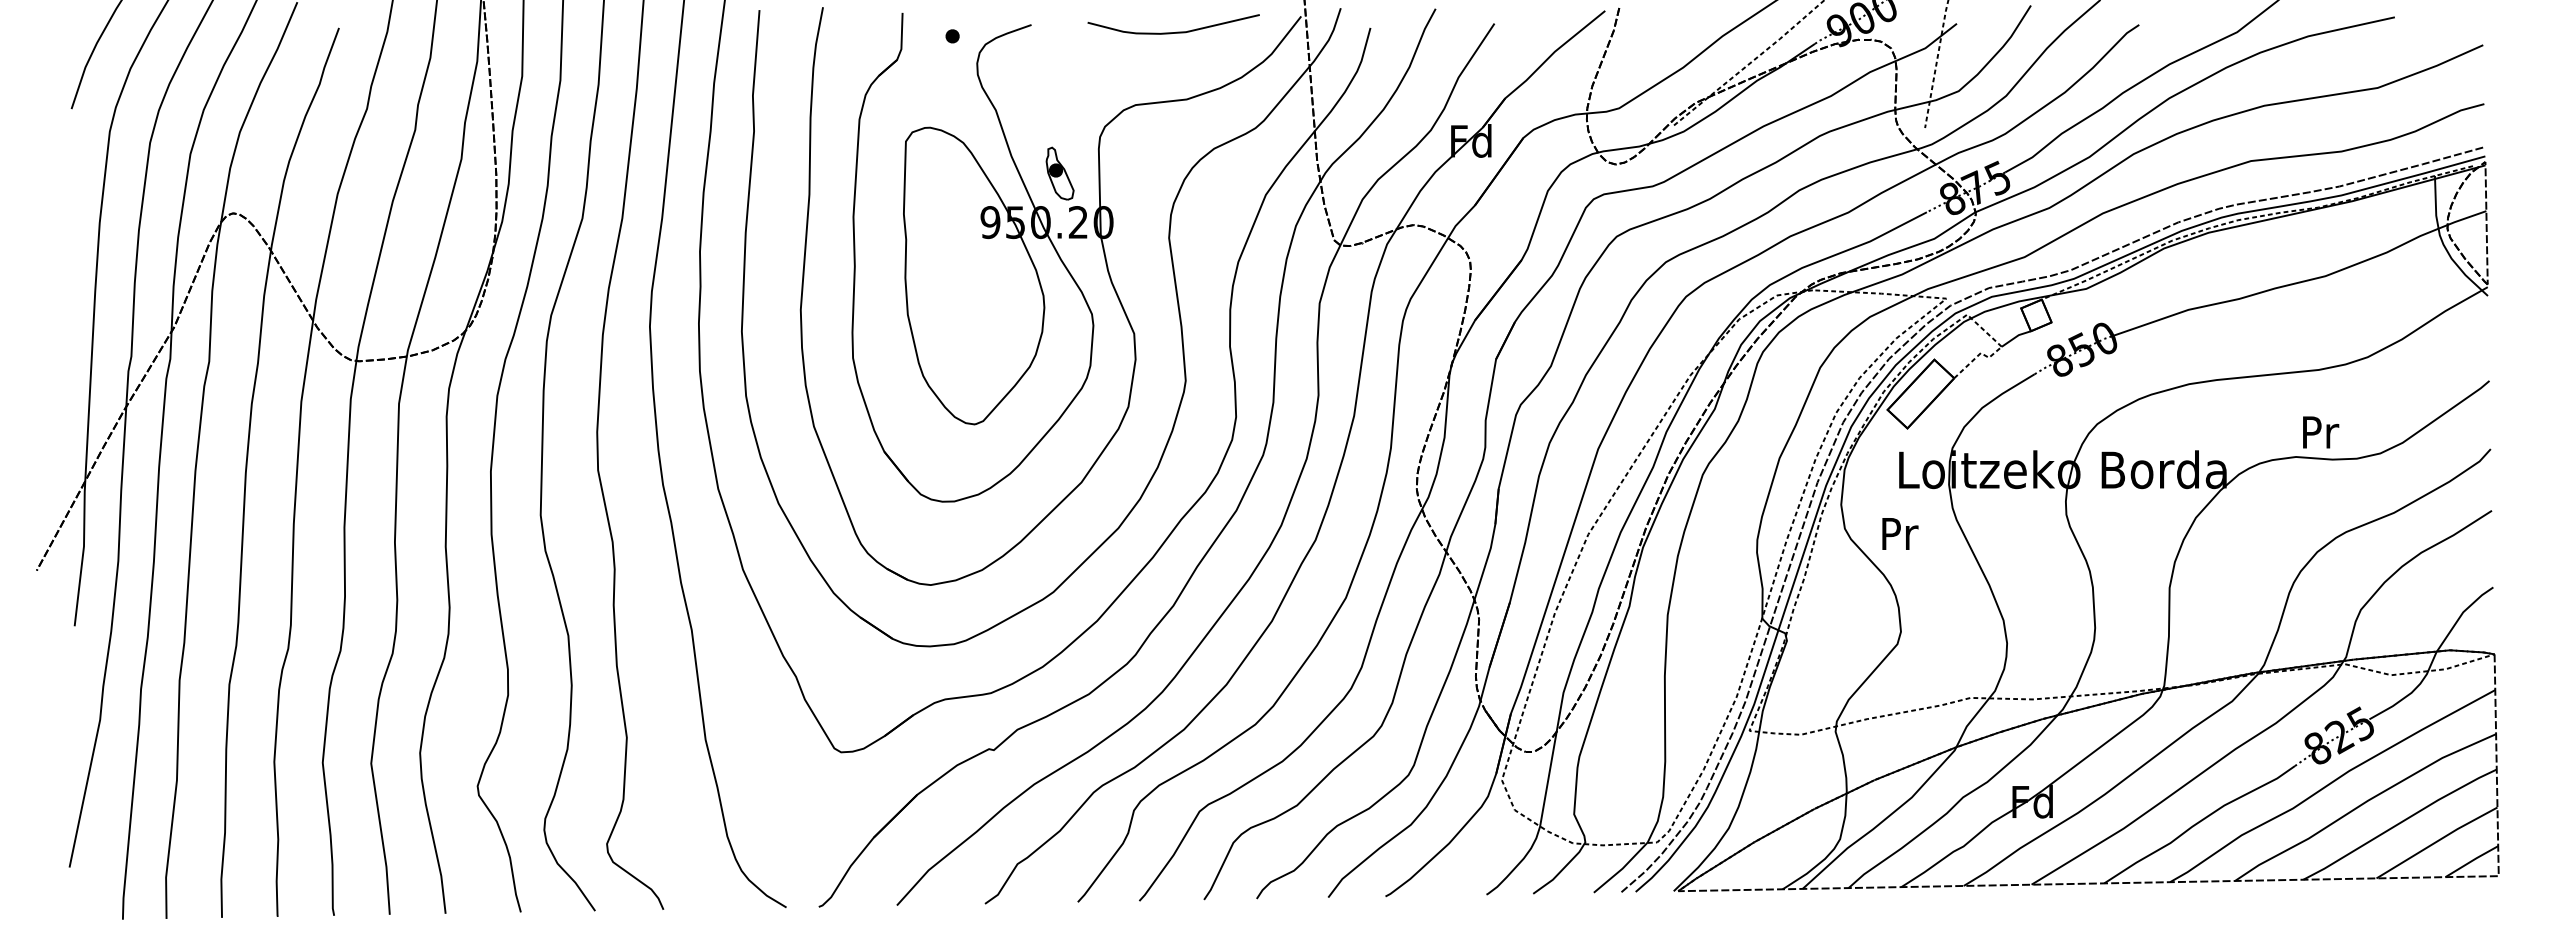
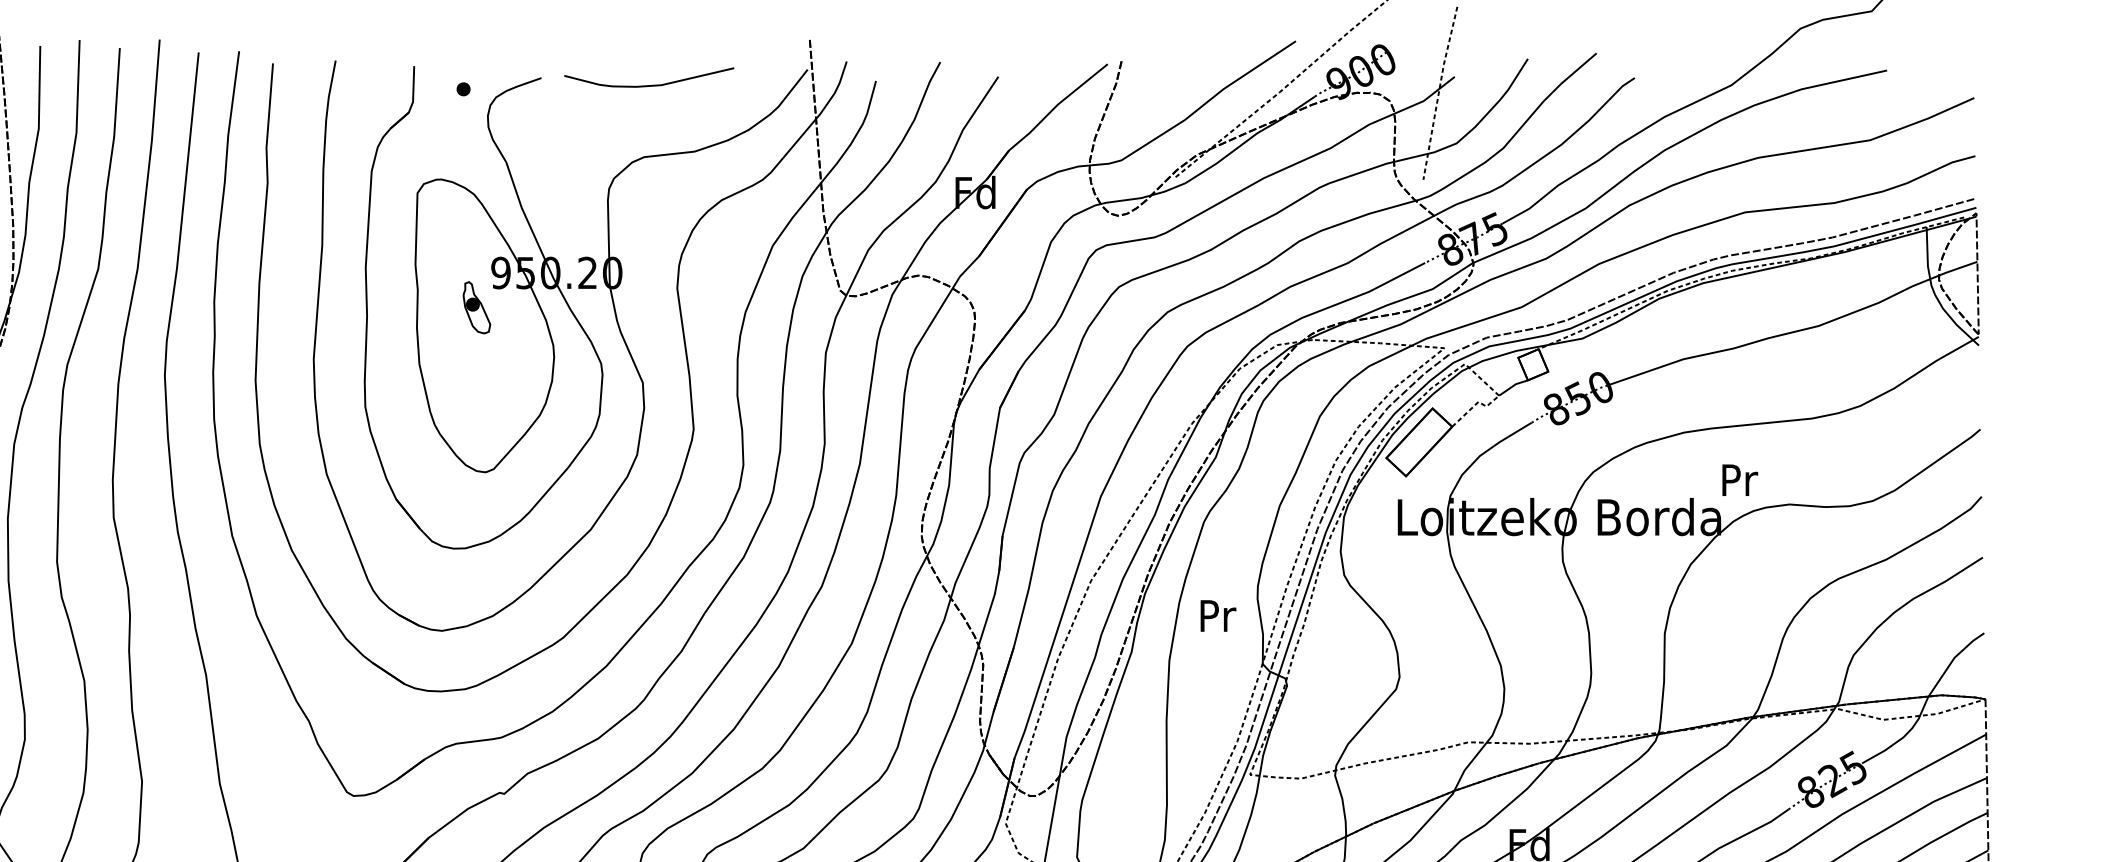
curve: (1176, 31) -> (651, 84), moved
part: (1059, 173) -> (476, 307), moved
text: (2321, 432) -> (1740, 480), moved
text: (1900, 533) -> (1218, 615), moved

